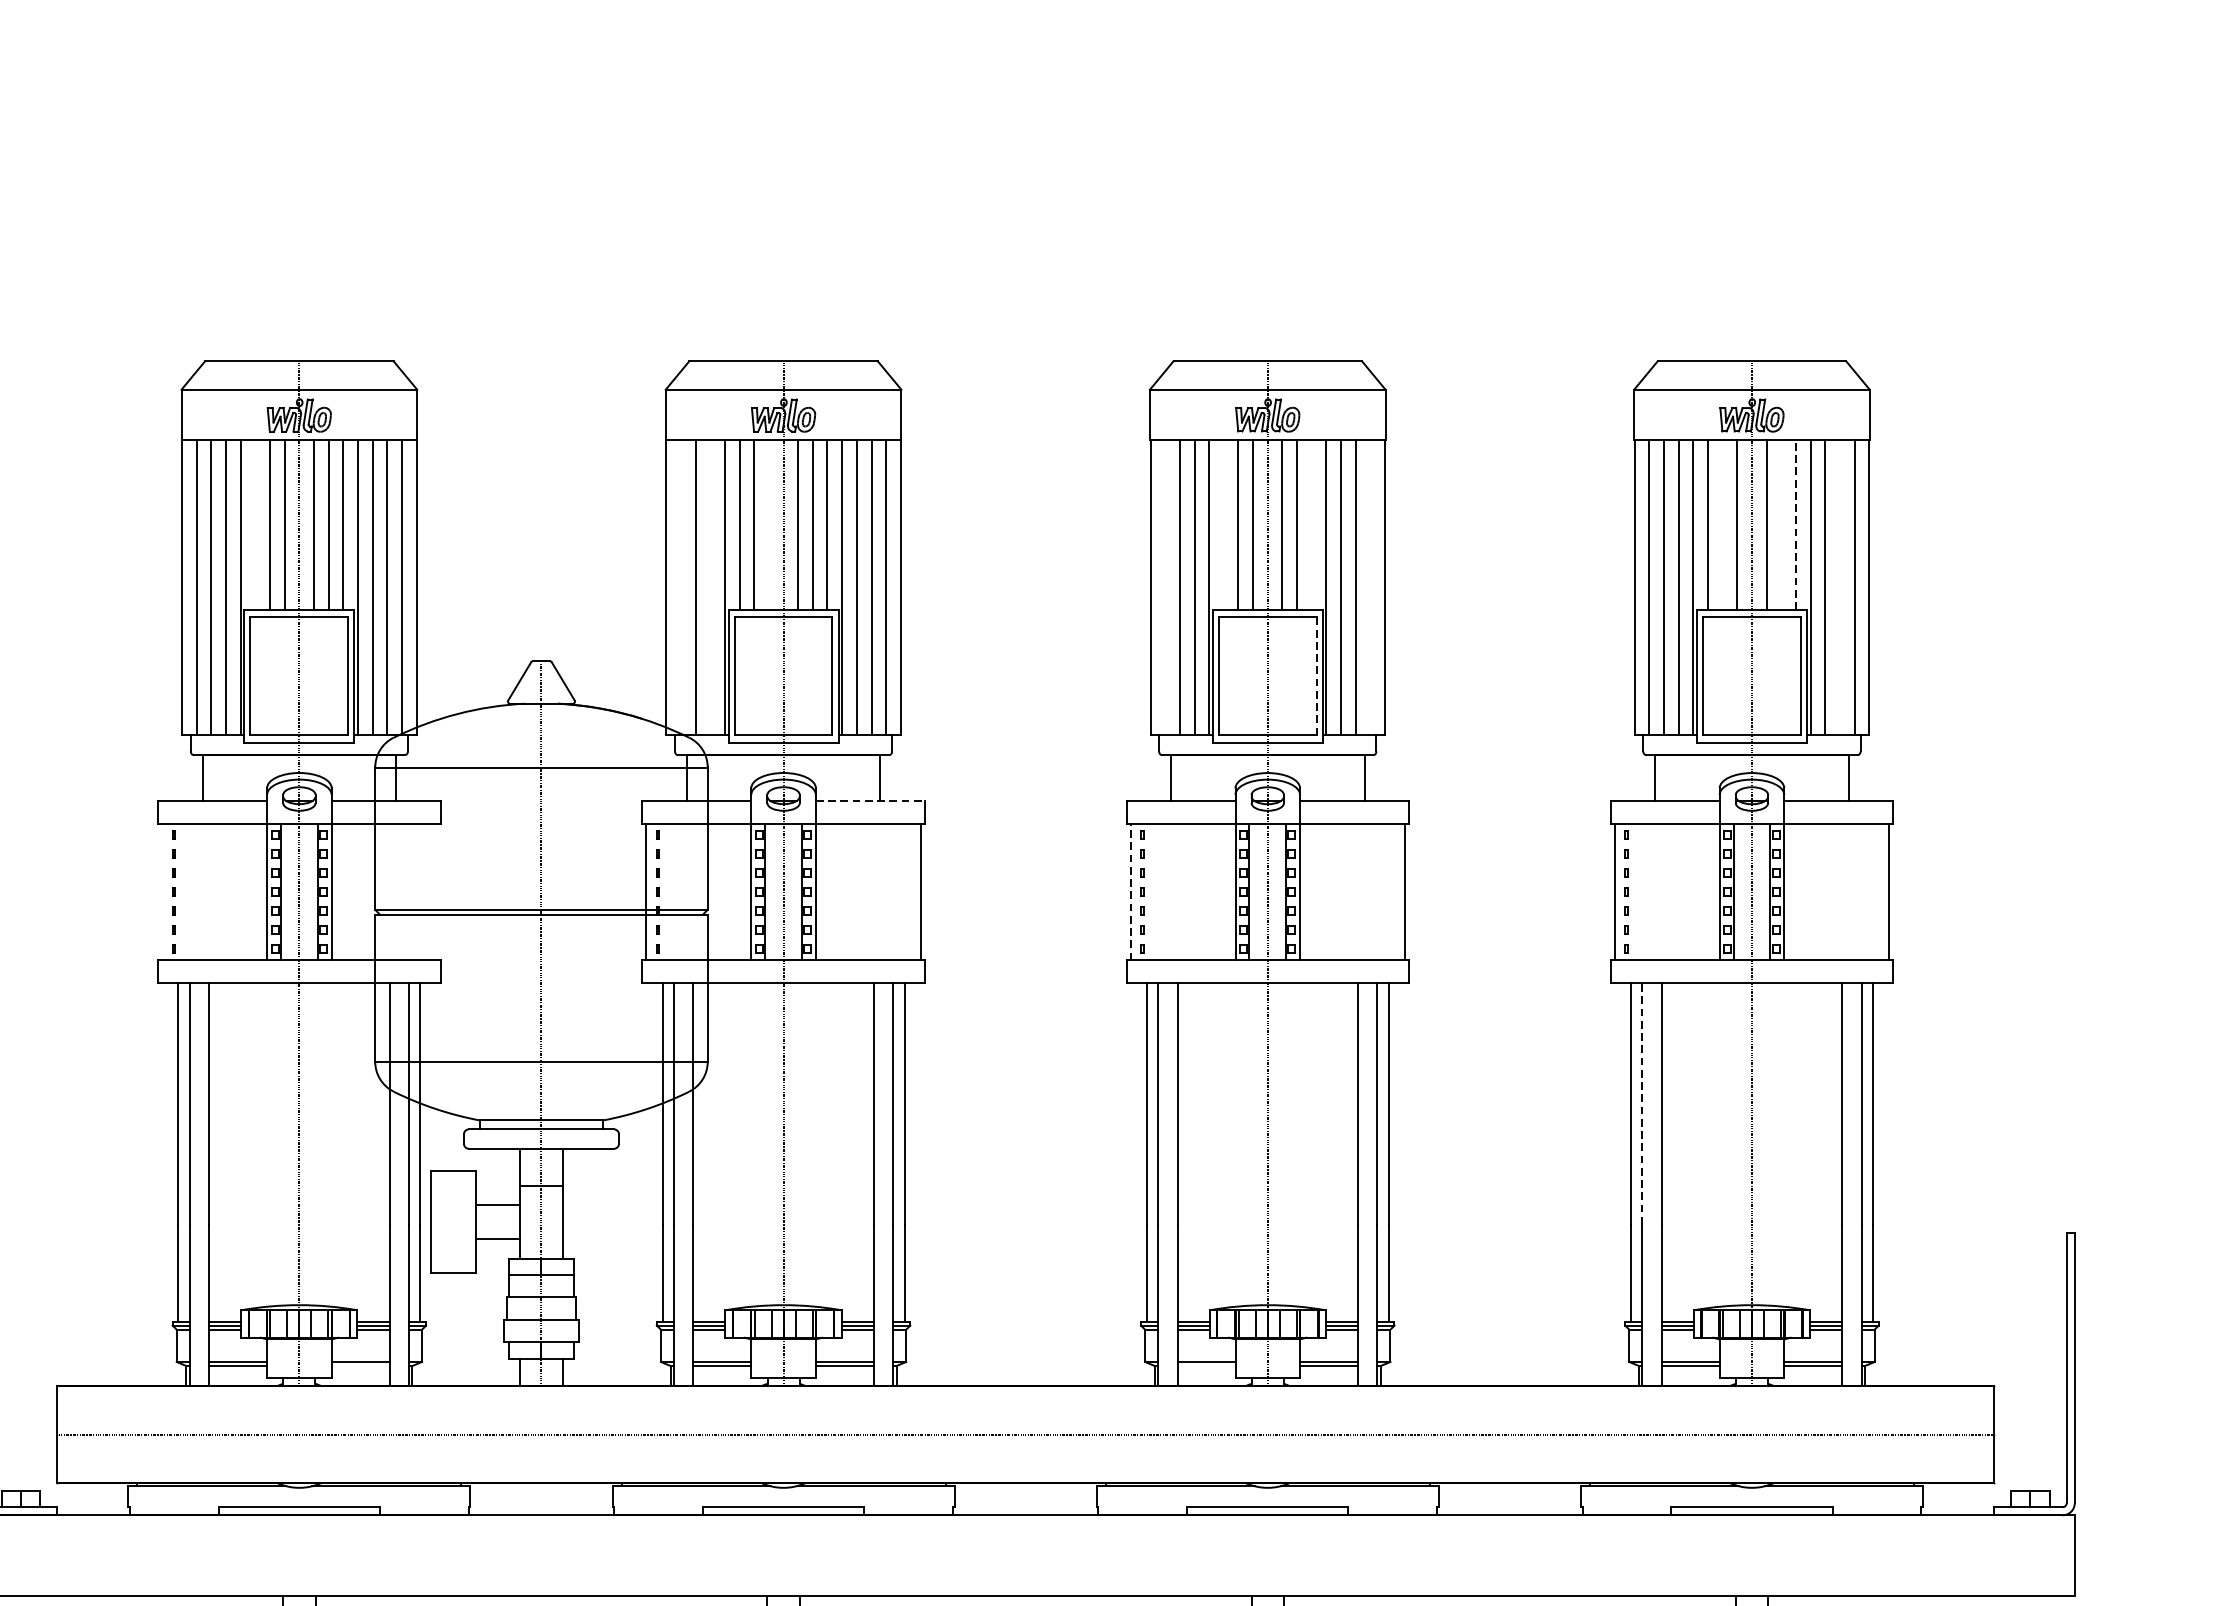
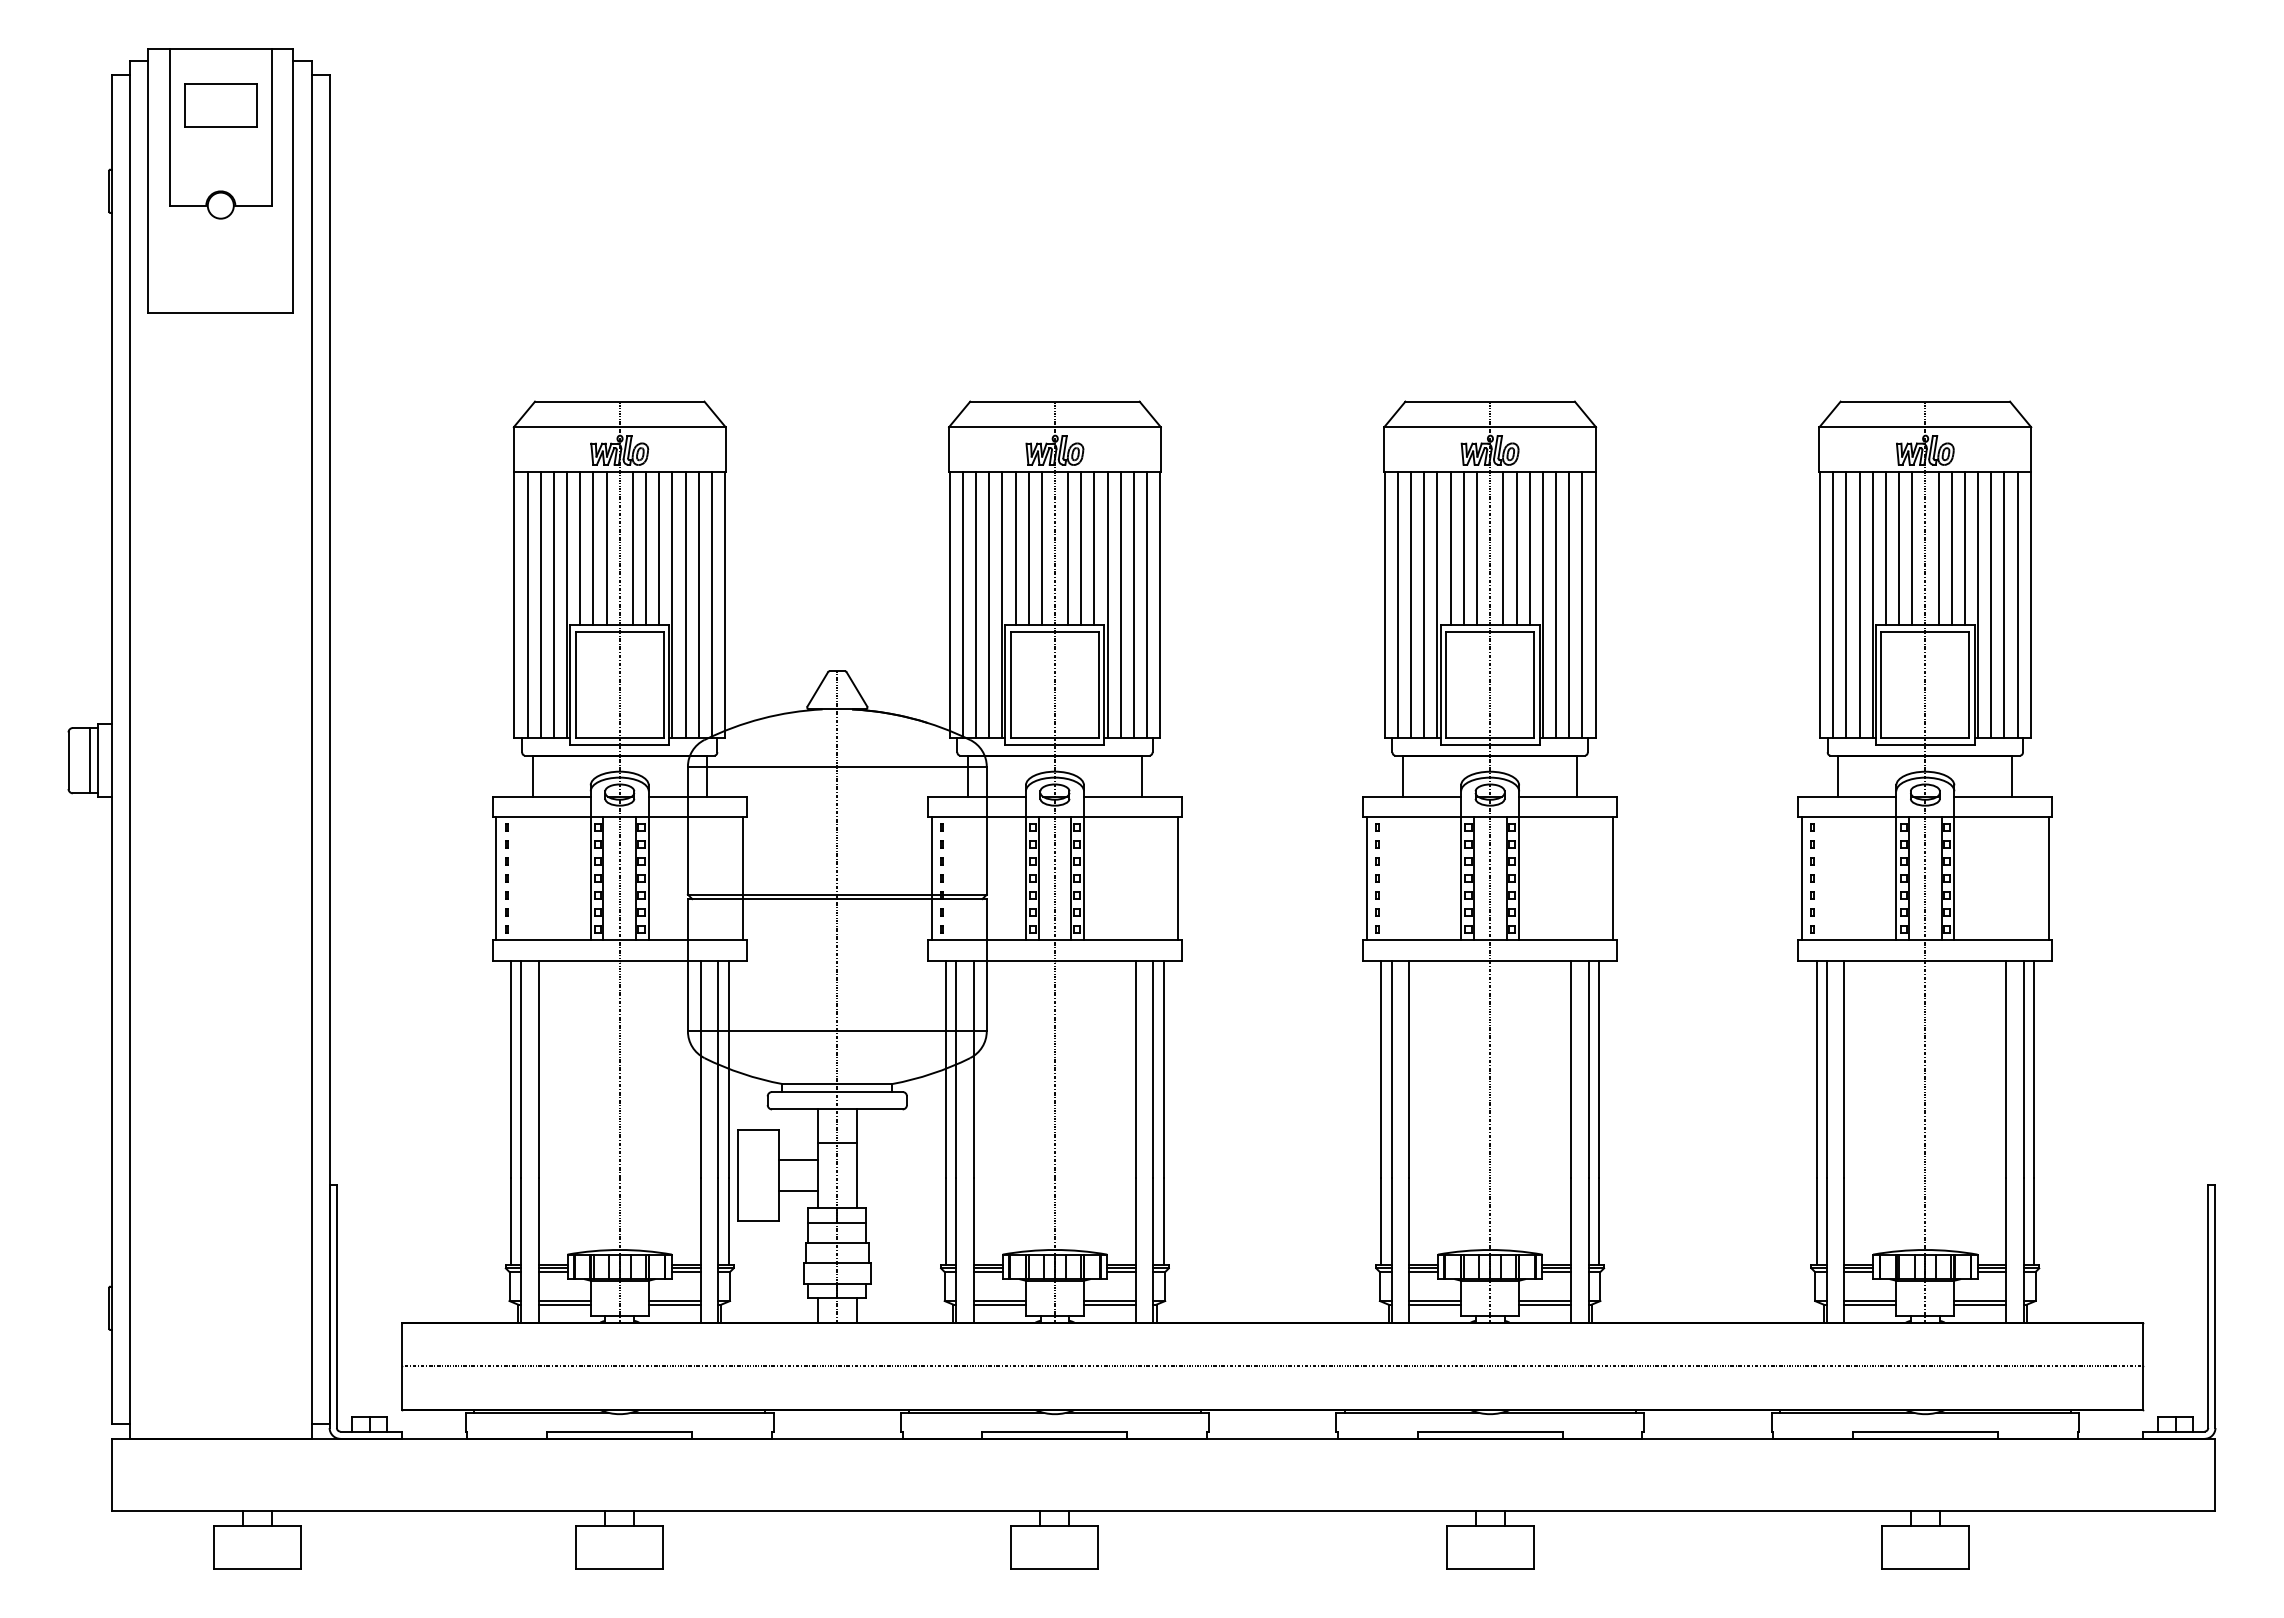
line: (255, 524) -> (580, 548), added
line: (768, 524) -> (1041, 548), added
line: (1223, 524) -> (1450, 548), added
line: (1311, 524) -> (1529, 548), added
line: (1723, 524) -> (1899, 548), added
line: (1781, 524) -> (1951, 548), added
line: (1795, 524) -> (1964, 548), dashed -> solid
line: (680, 586) -> (962, 604), added
line: (710, 586) -> (989, 604), added
line: (1164, 586) -> (1397, 604), added
line: (1370, 586) -> (1582, 604), added
line: (1840, 586) -> (2004, 604), added
line: (1317, 675) -> (1534, 684), dashed -> solid
line: (869, 800) -> (1132, 796), dashed -> solid
line: (162, 891) -> (496, 878), added
line: (437, 891) -> (743, 878), added
line: (1130, 891) -> (1366, 878), dashed -> solid
line: (1642, 1103) -> (1826, 1068), dashed -> solid
line: (360, 1365) -> (674, 1304), added
line: (1206, 1365) -> (1435, 1304), added

